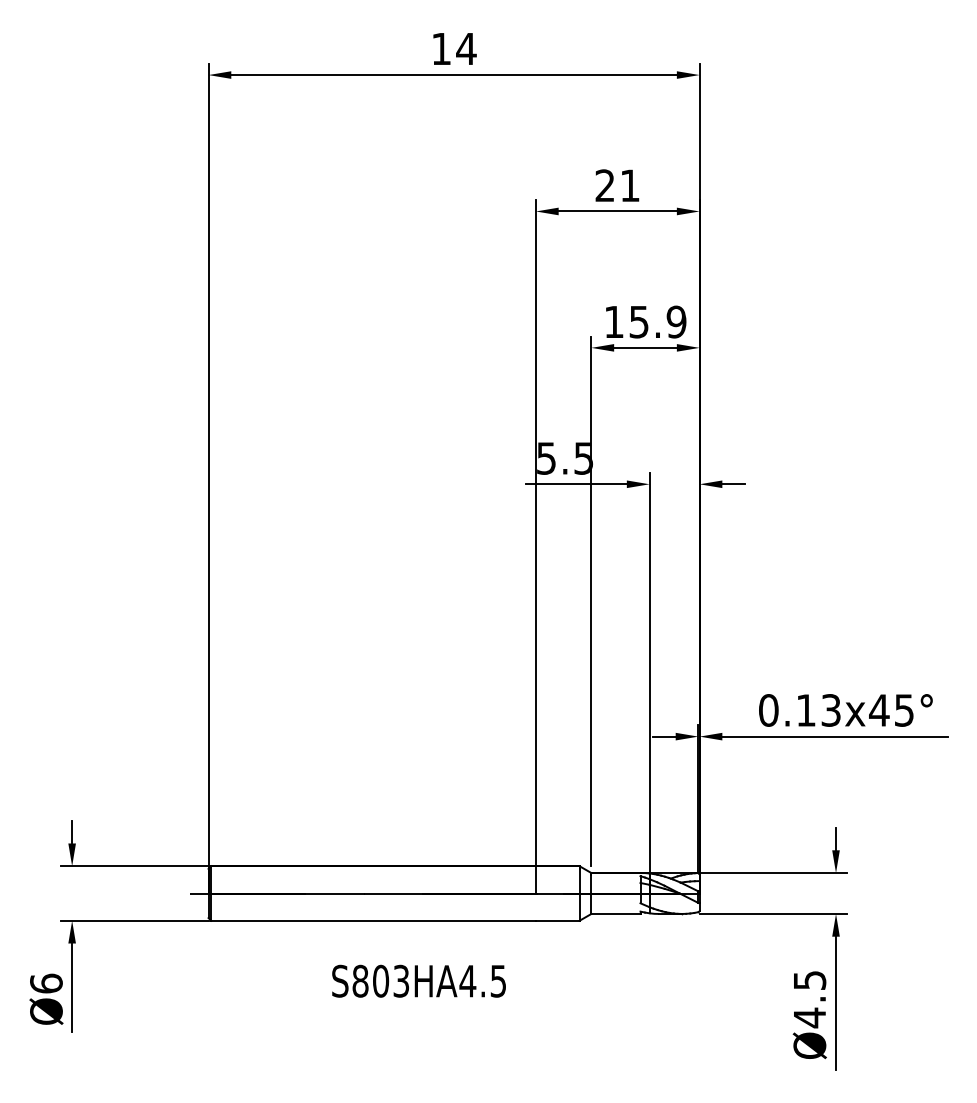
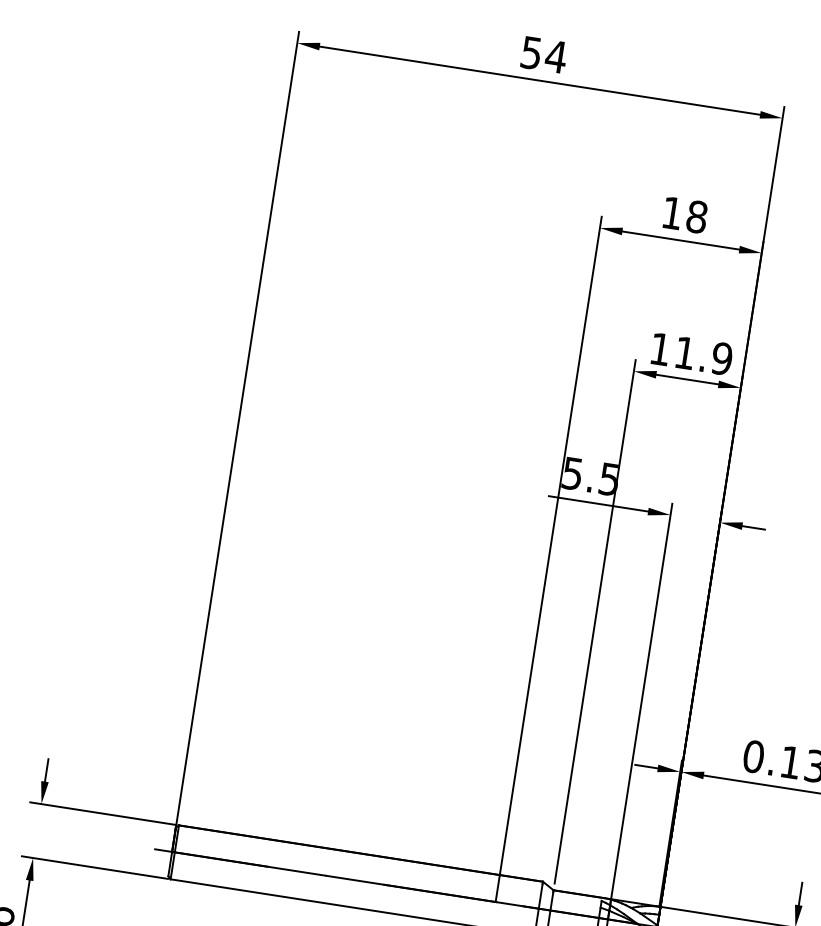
text: (441, 49) -> (531, 53), 14 -> 54
text: (617, 185) -> (684, 214), 21 -> 18
text: (638, 322) -> (684, 353), 15.9 -> 11.9

